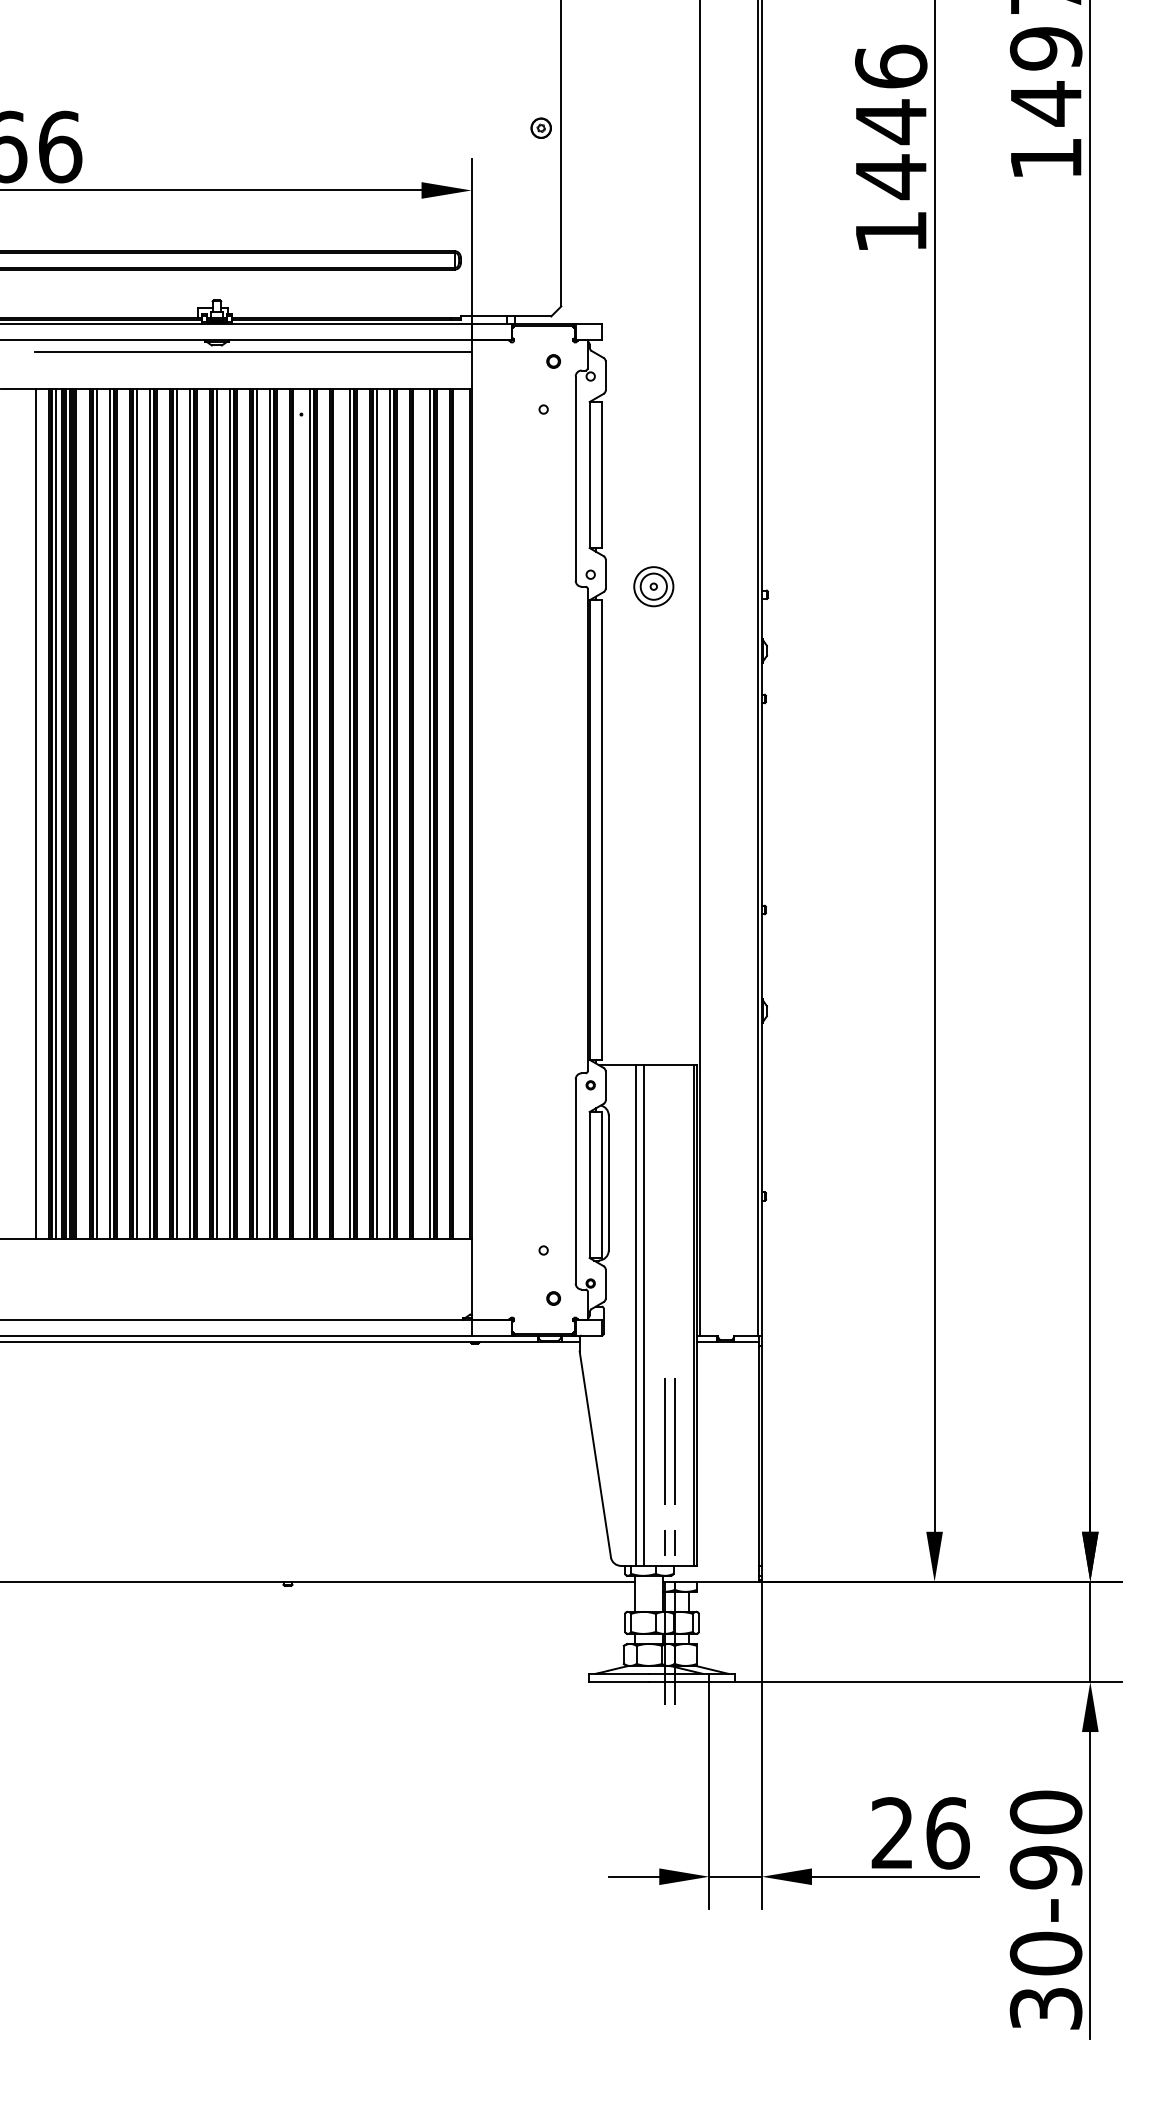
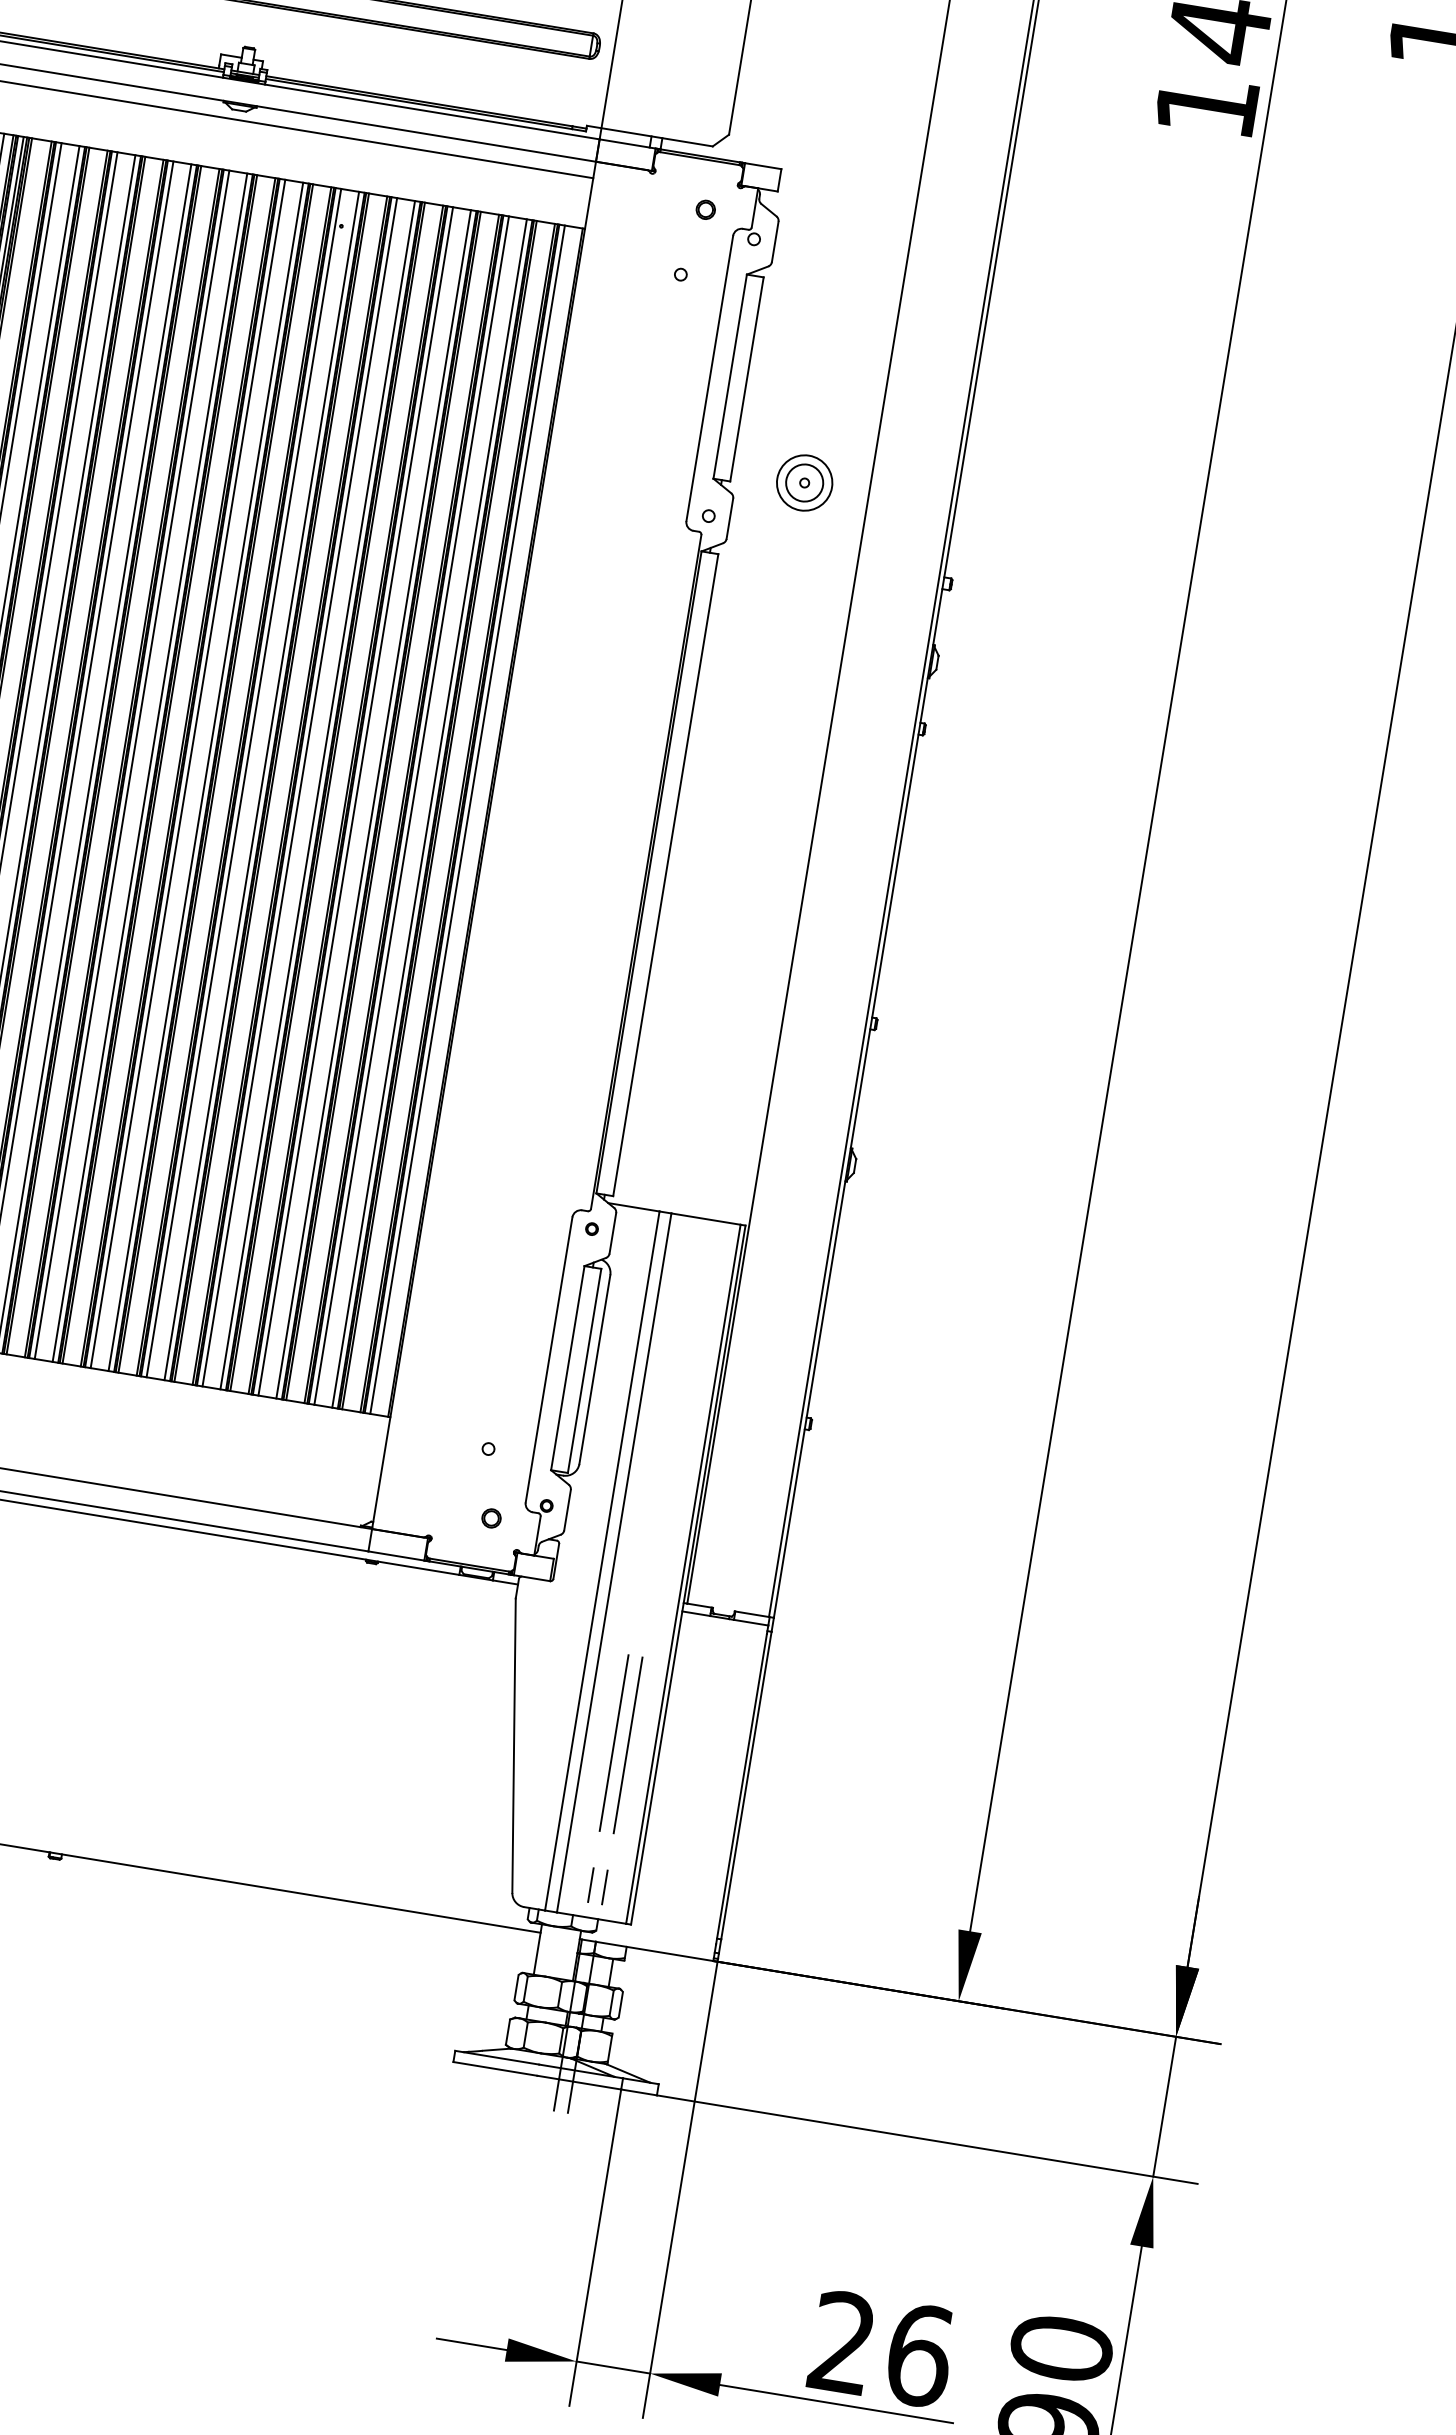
part: (653, 586) -> (804, 482), moved
line: (297, 813) -> (244, 782), added
line: (337, 813) -> (300, 791), added
line: (417, 813) -> (412, 809), added
line: (457, 813) -> (468, 819), added

